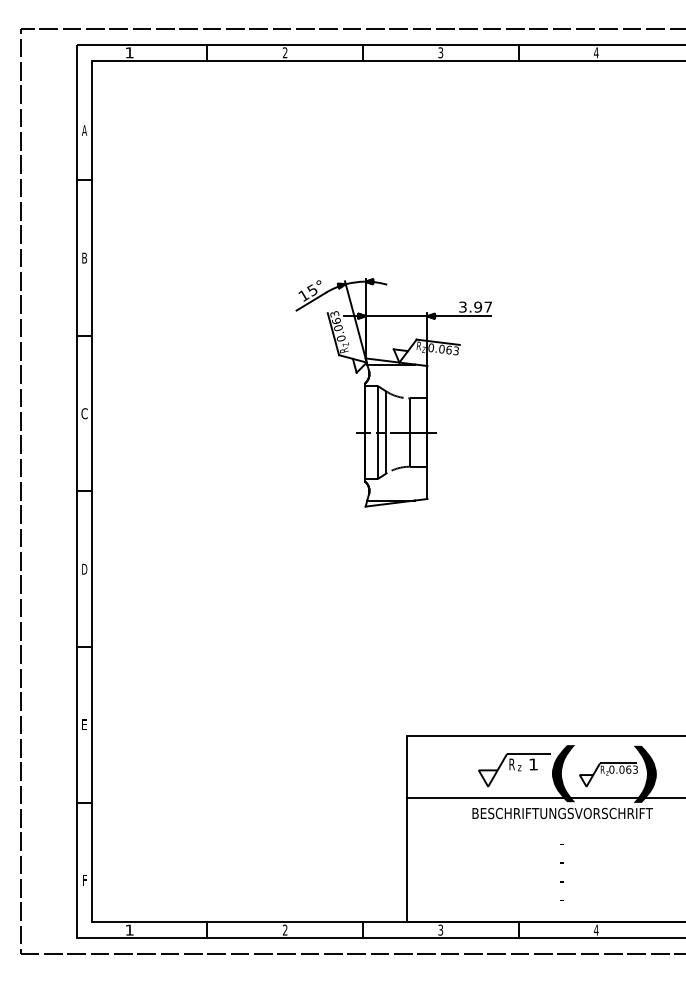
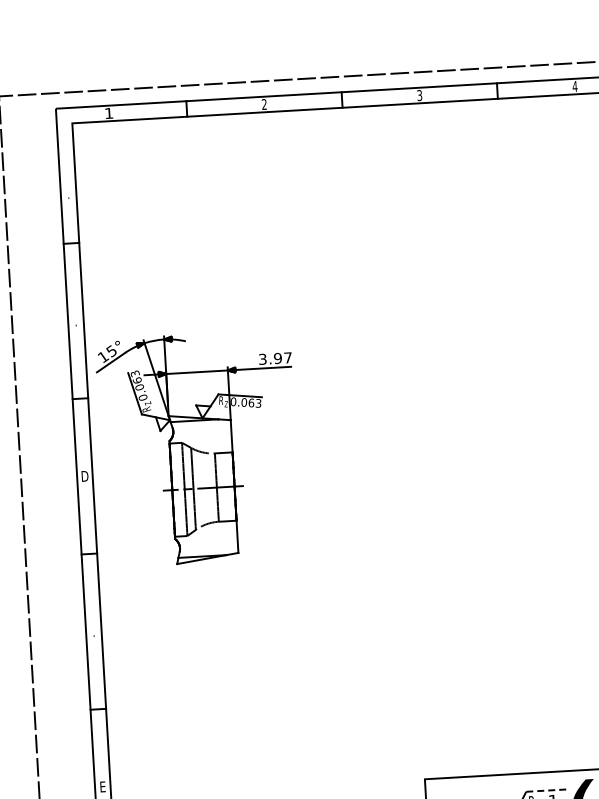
text: (84, 130) -> (68, 193), A -> .
text: (84, 257) -> (75, 320), B -> .
part: (393, 392) -> (198, 448), moved
text: (84, 413) -> (84, 476), C -> D
text: (84, 568) -> (93, 630), D -> .
line: (529, 754) -> (548, 790), solid -> dashed

